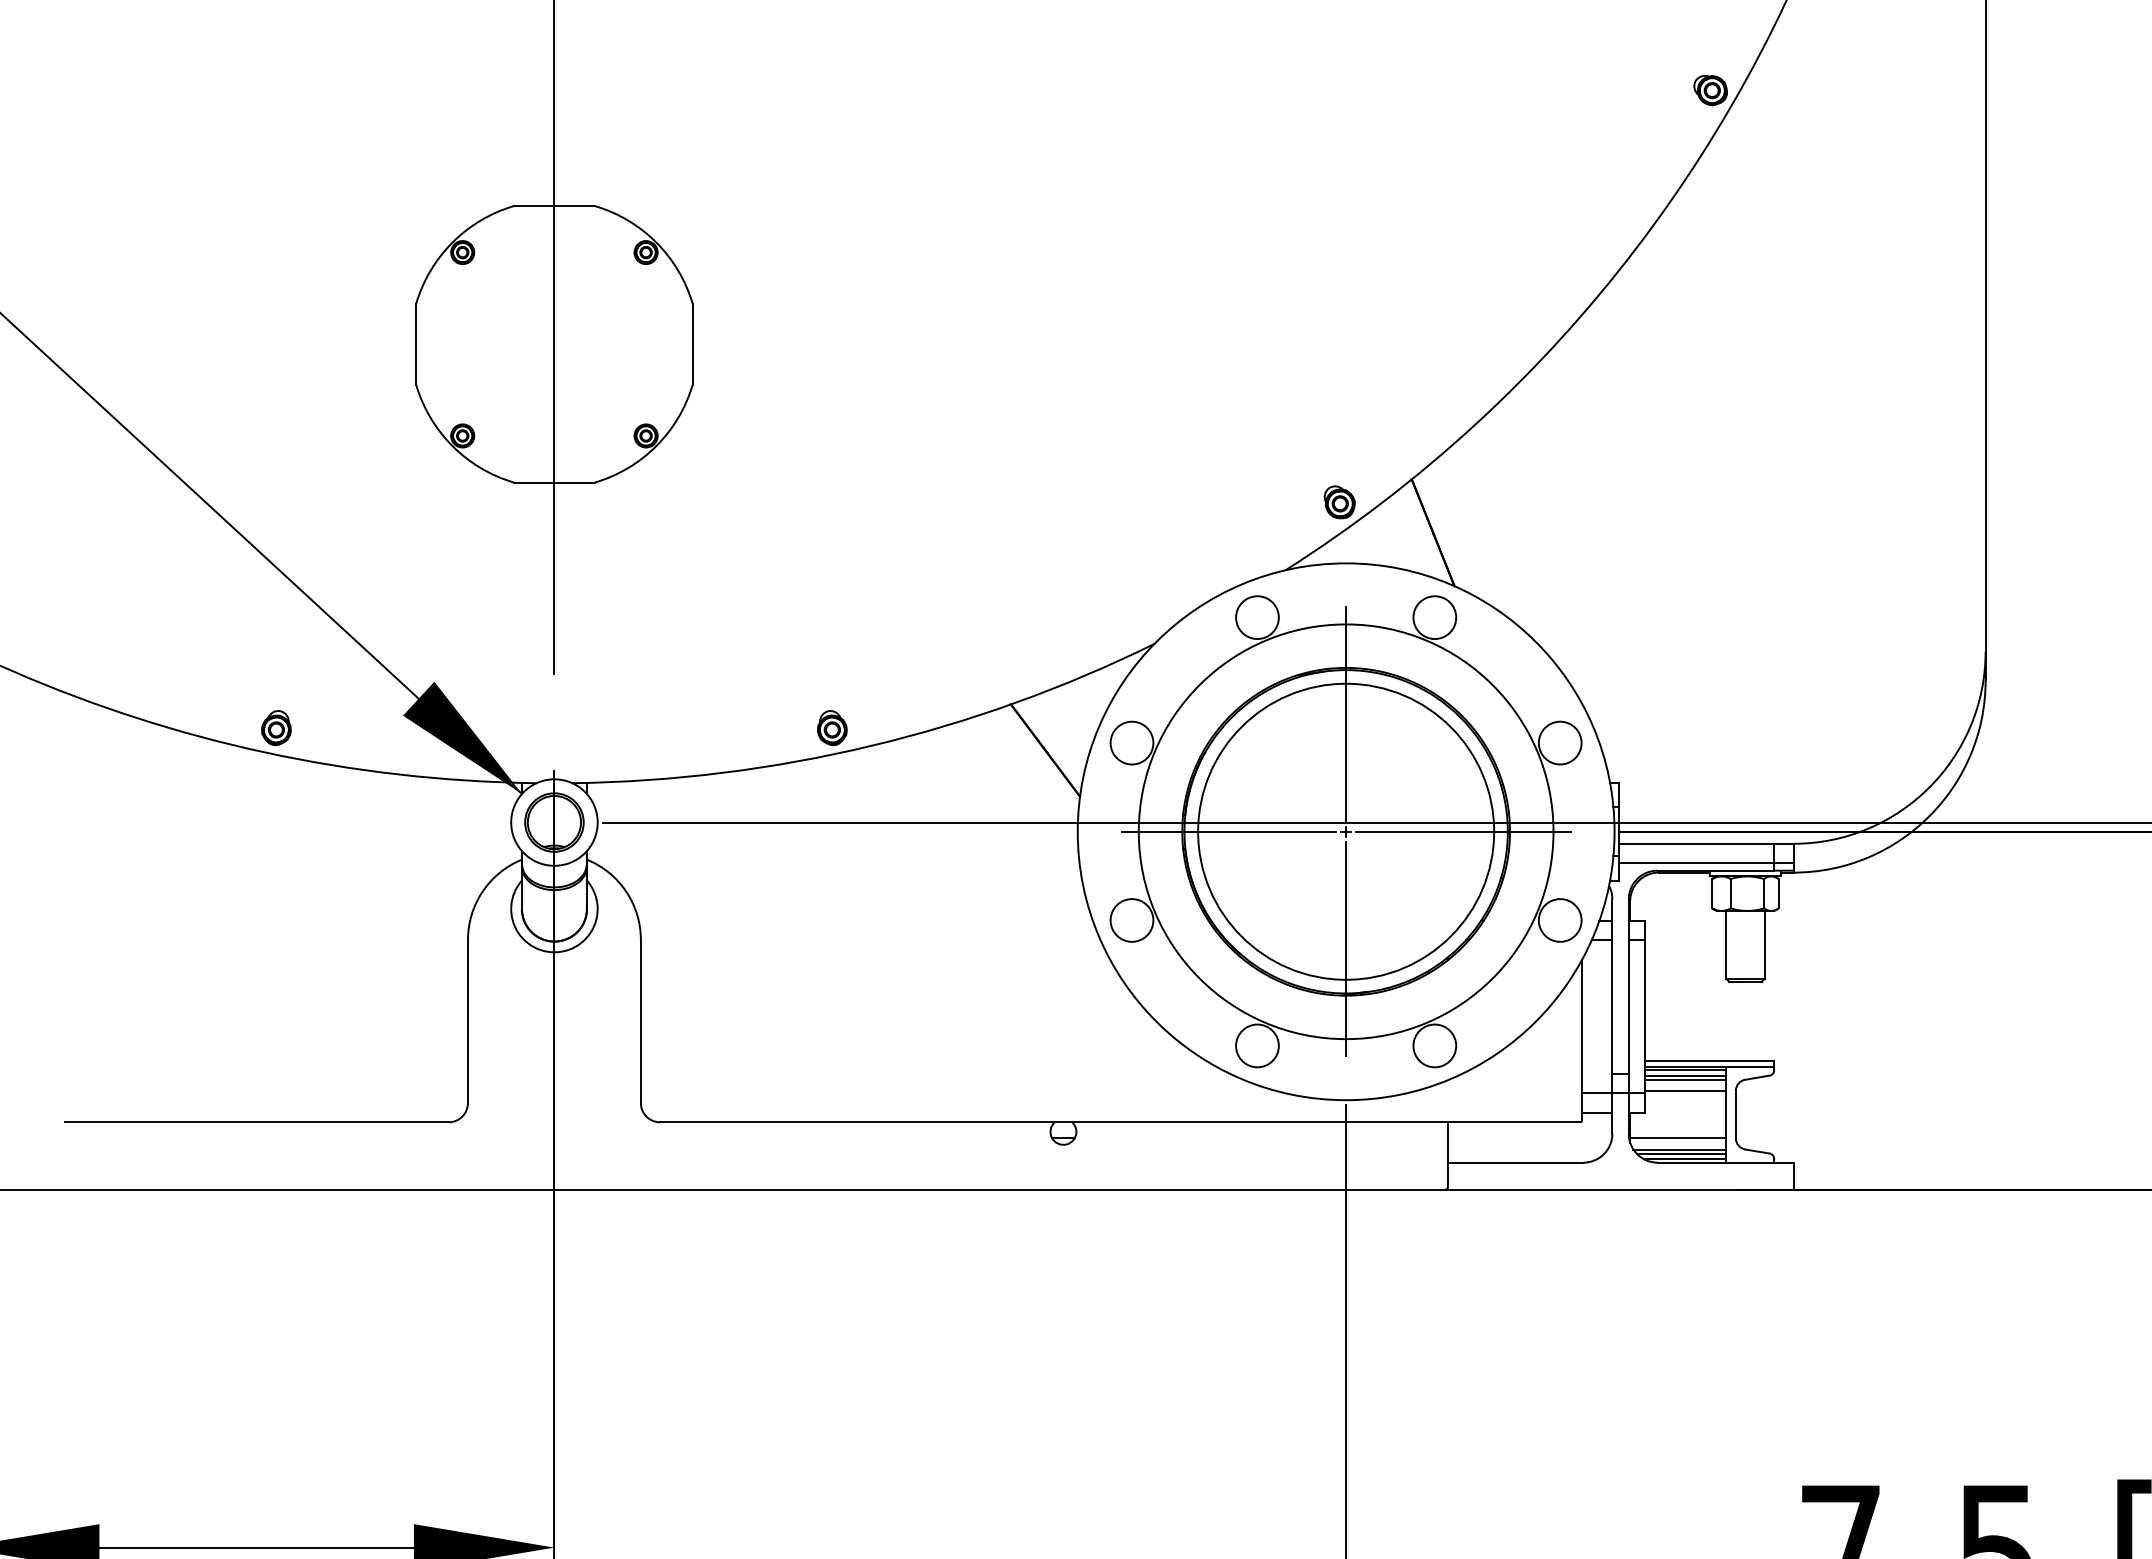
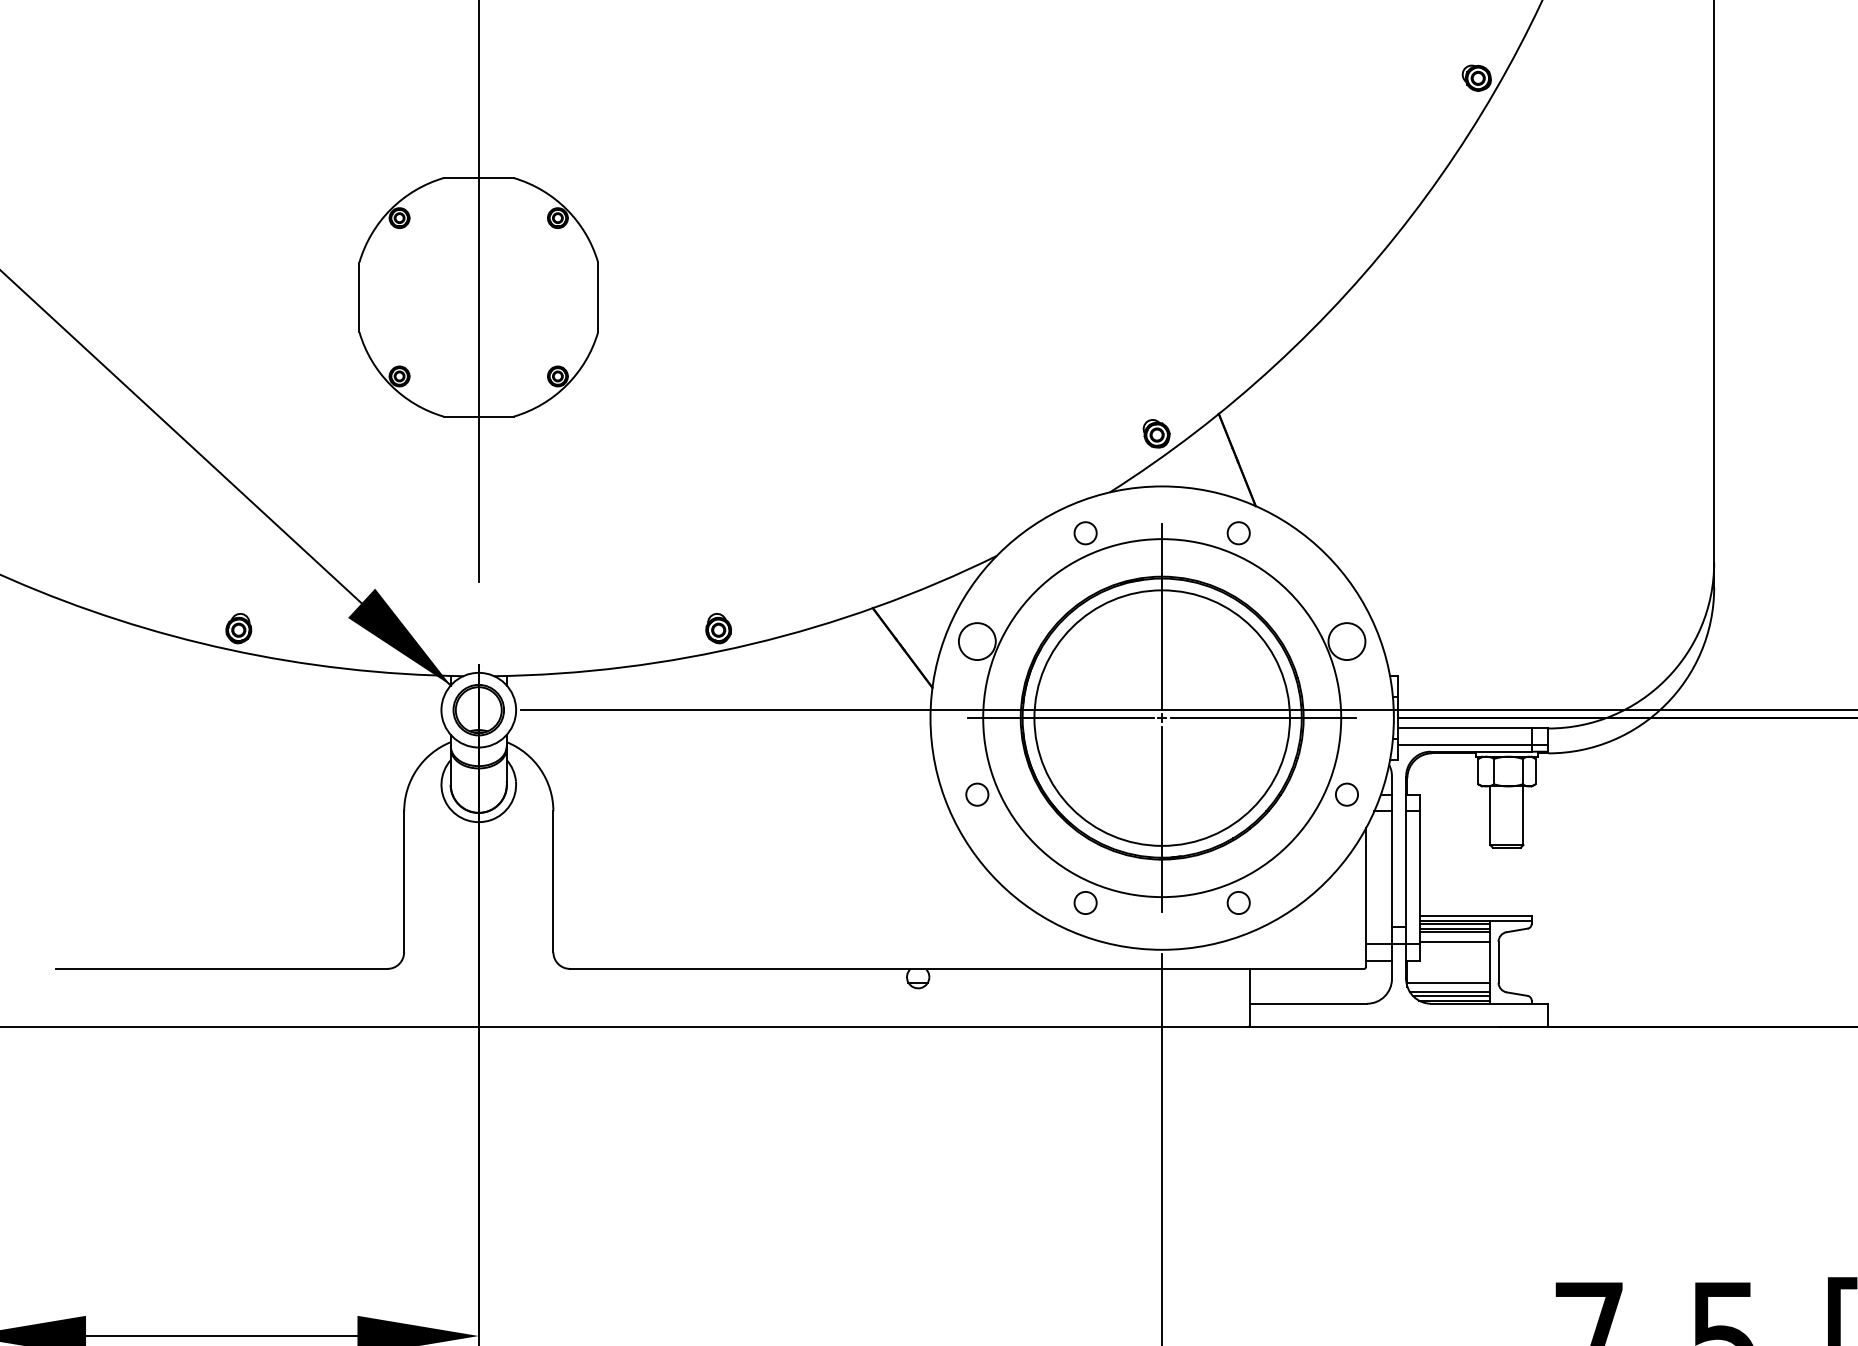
circle: (1257, 617) -> (1085, 533), size x0.6
circle: (1434, 617) -> (1238, 533), size x0.6
circle: (1131, 920) -> (976, 794), size x0.6
circle: (1559, 920) -> (1346, 794), size x0.6
circle: (1257, 1045) -> (1085, 902), size x0.6
circle: (1434, 1045) -> (1238, 902), size x0.6

